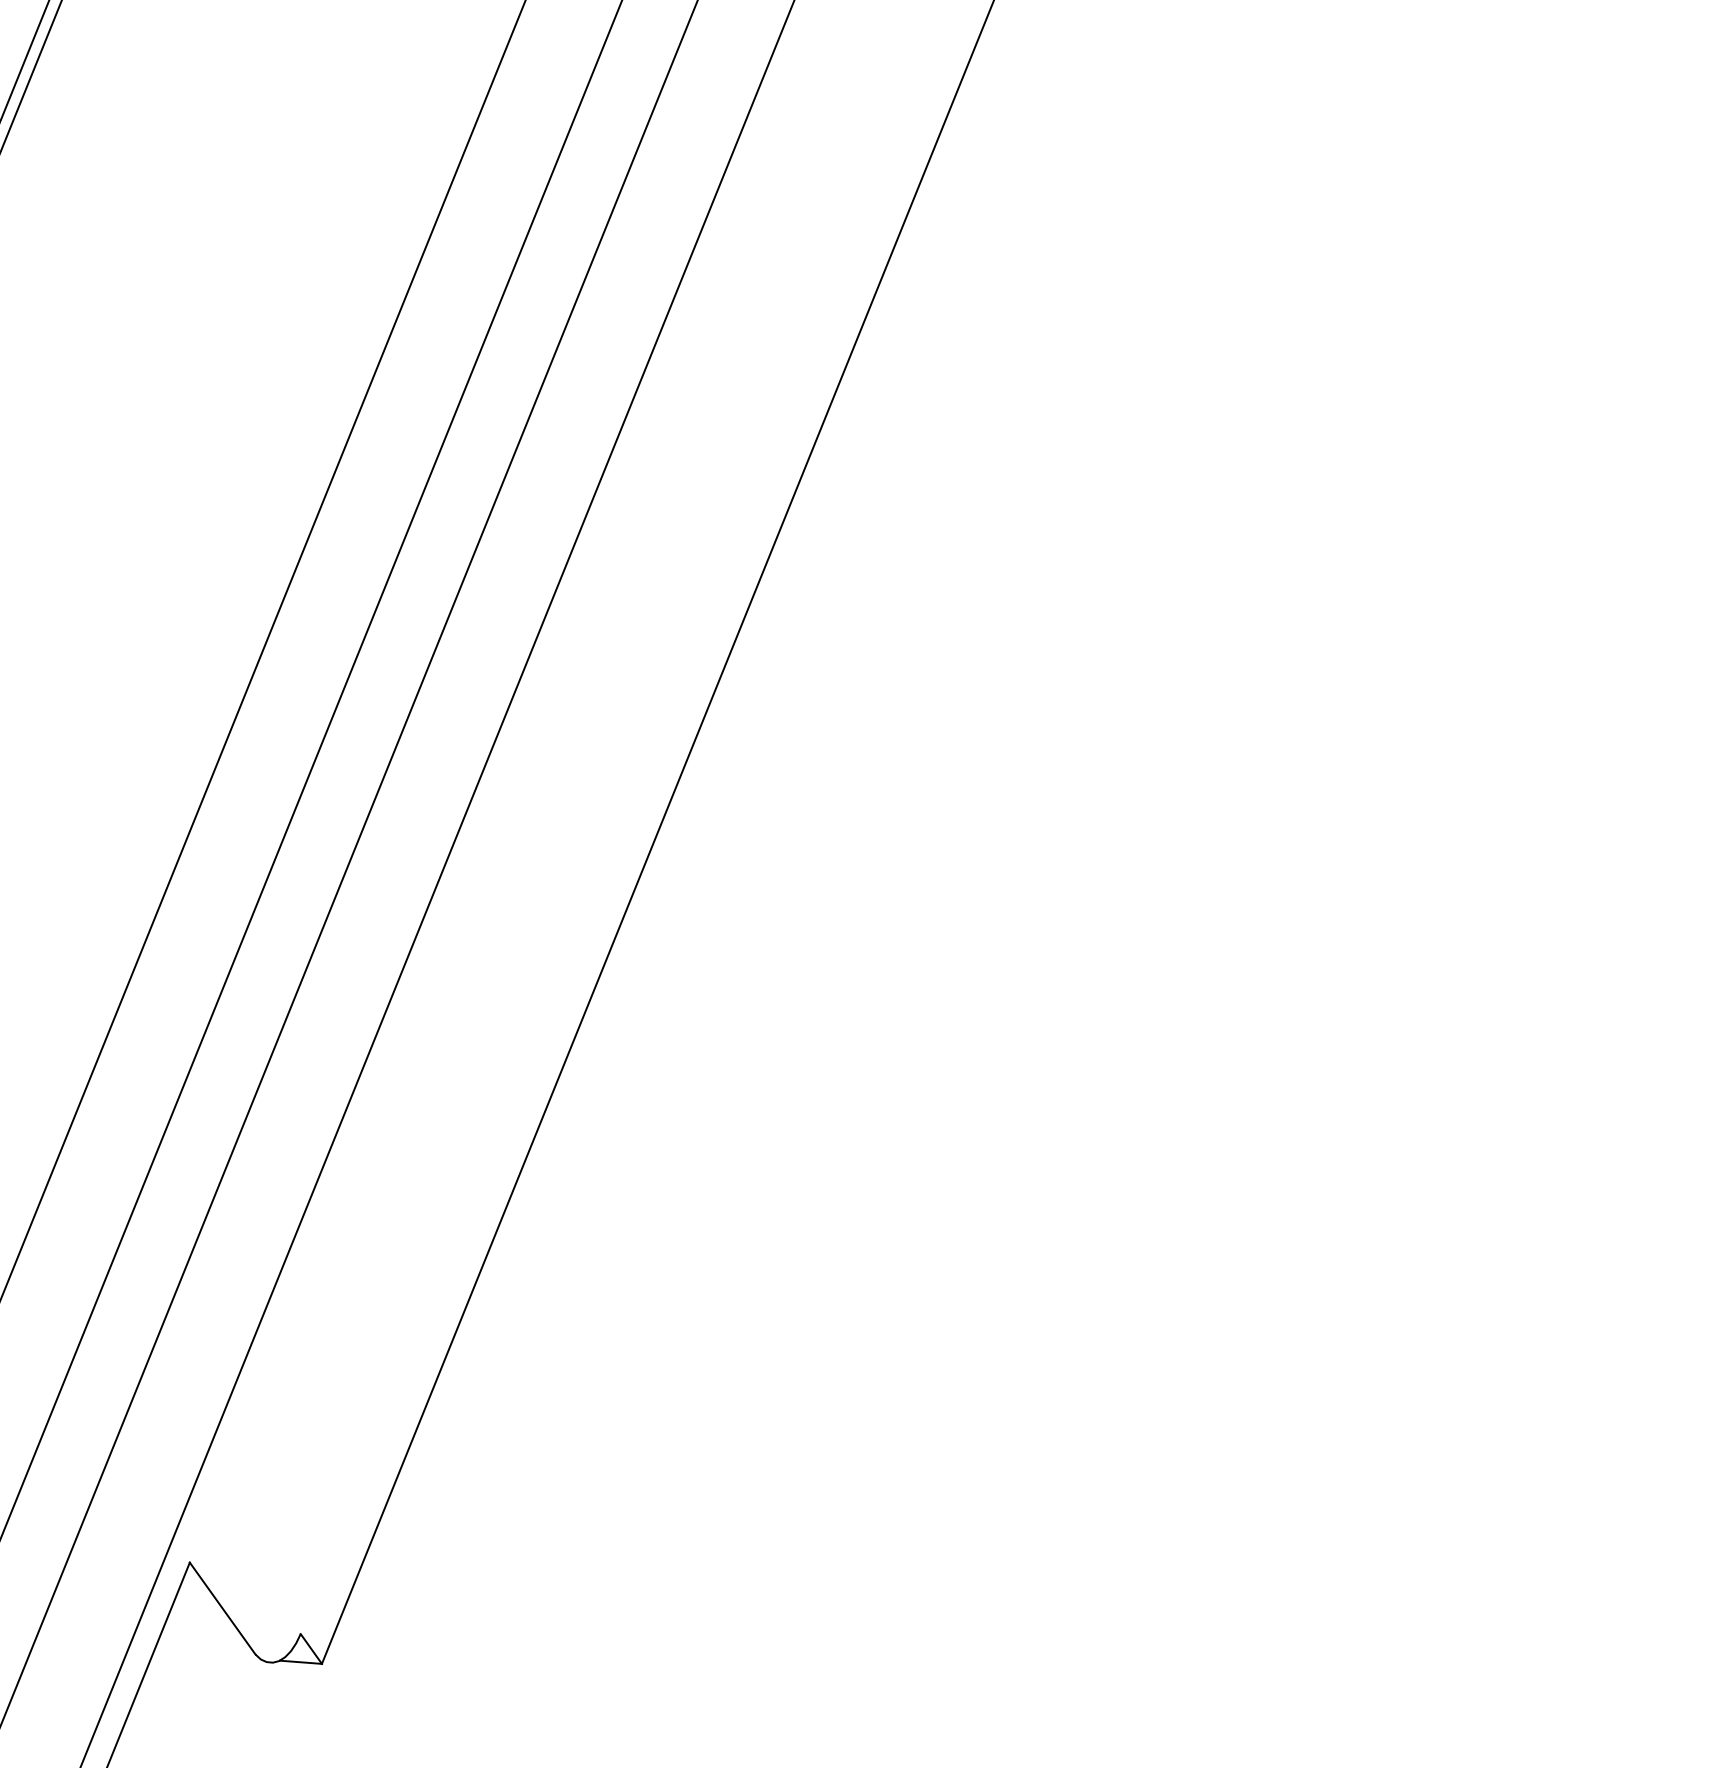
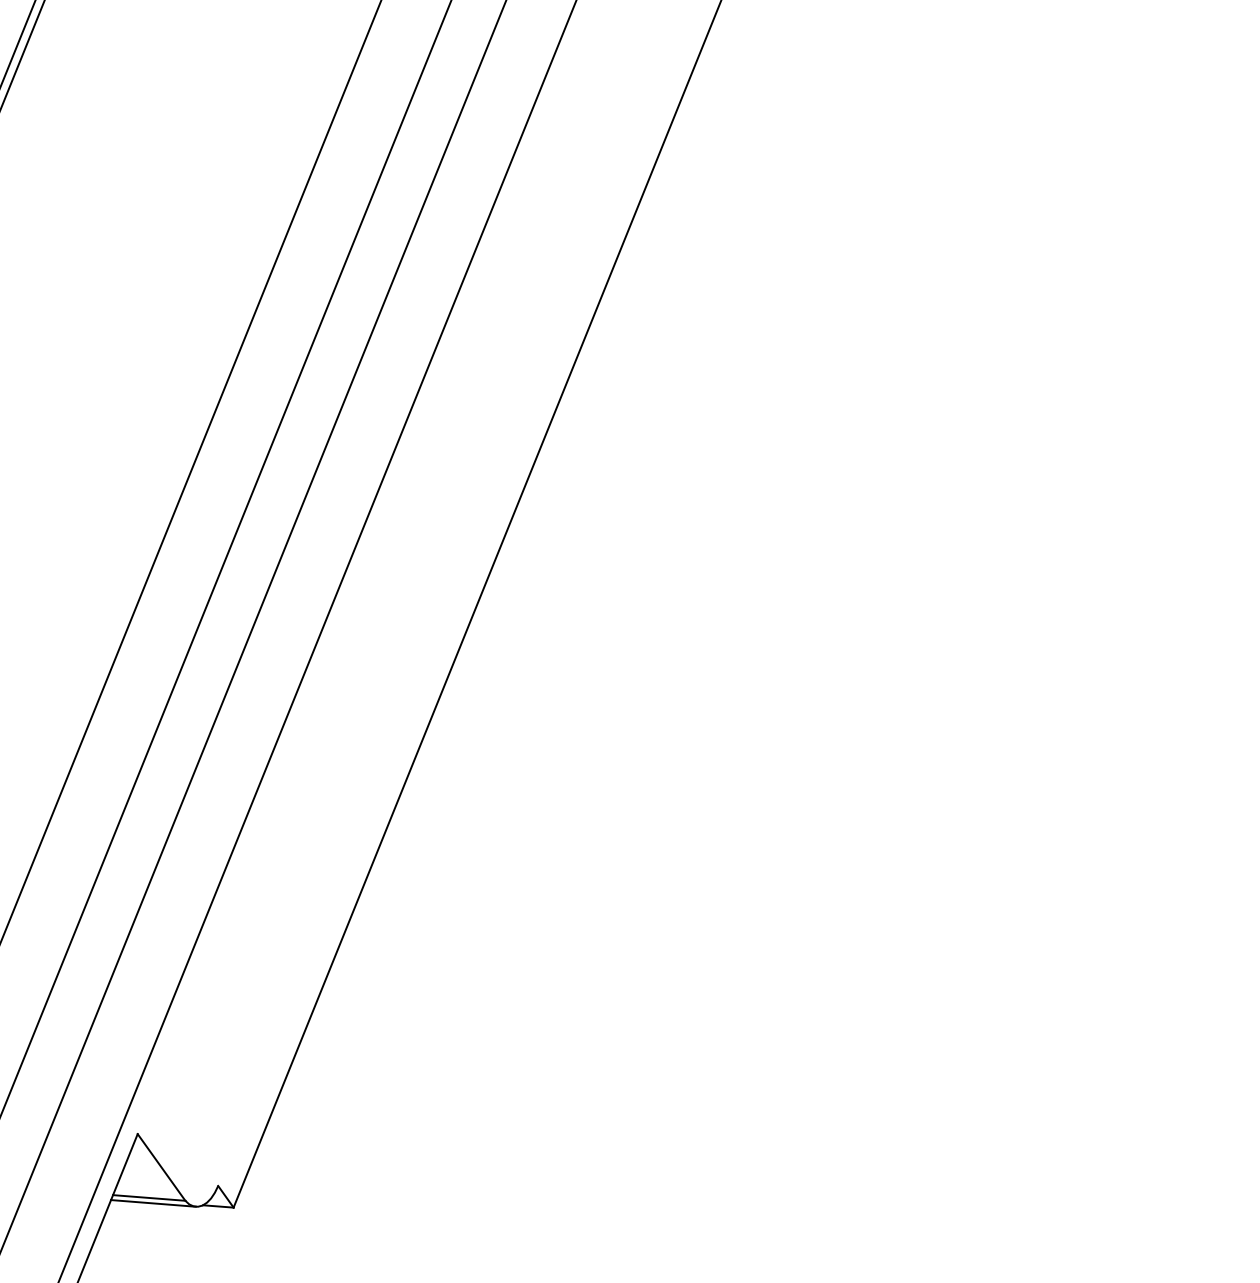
line: (205, 1650) -> (149, 1197), added
line: (211, 1657) -> (153, 1202), added

